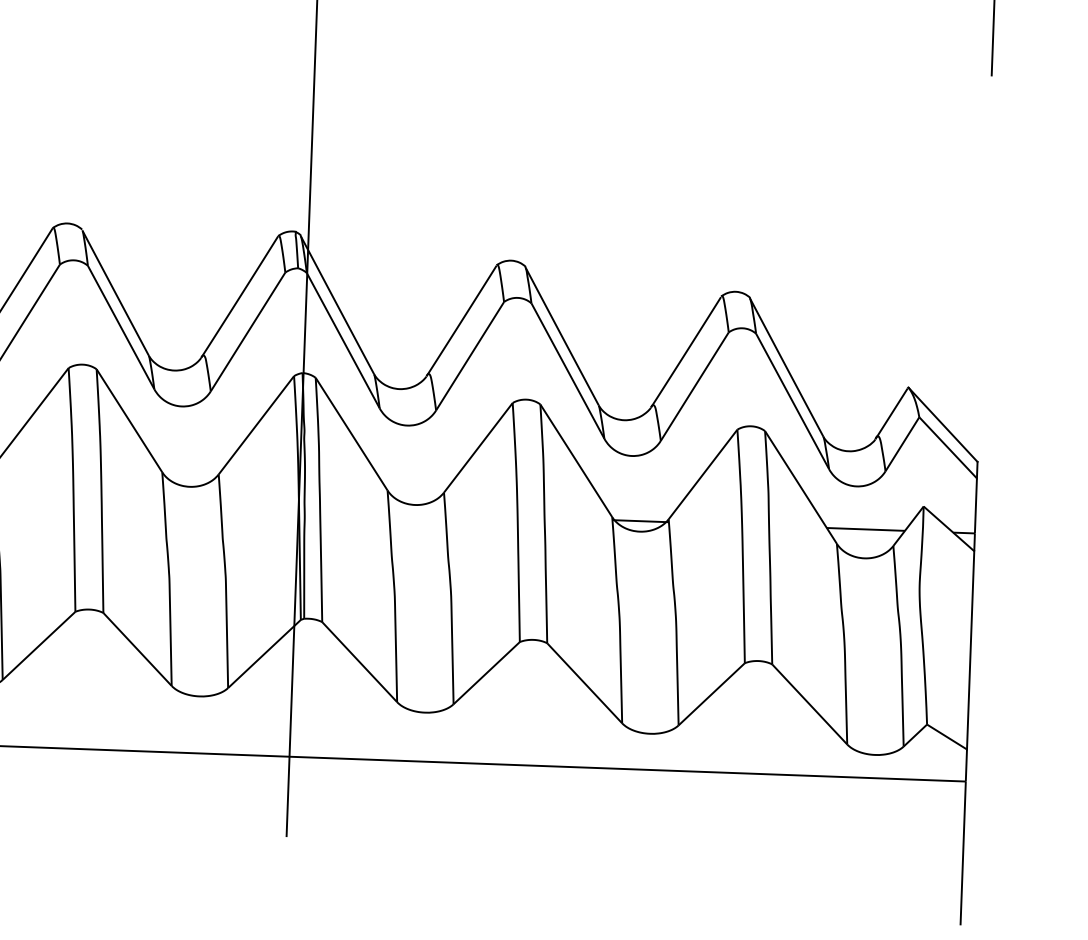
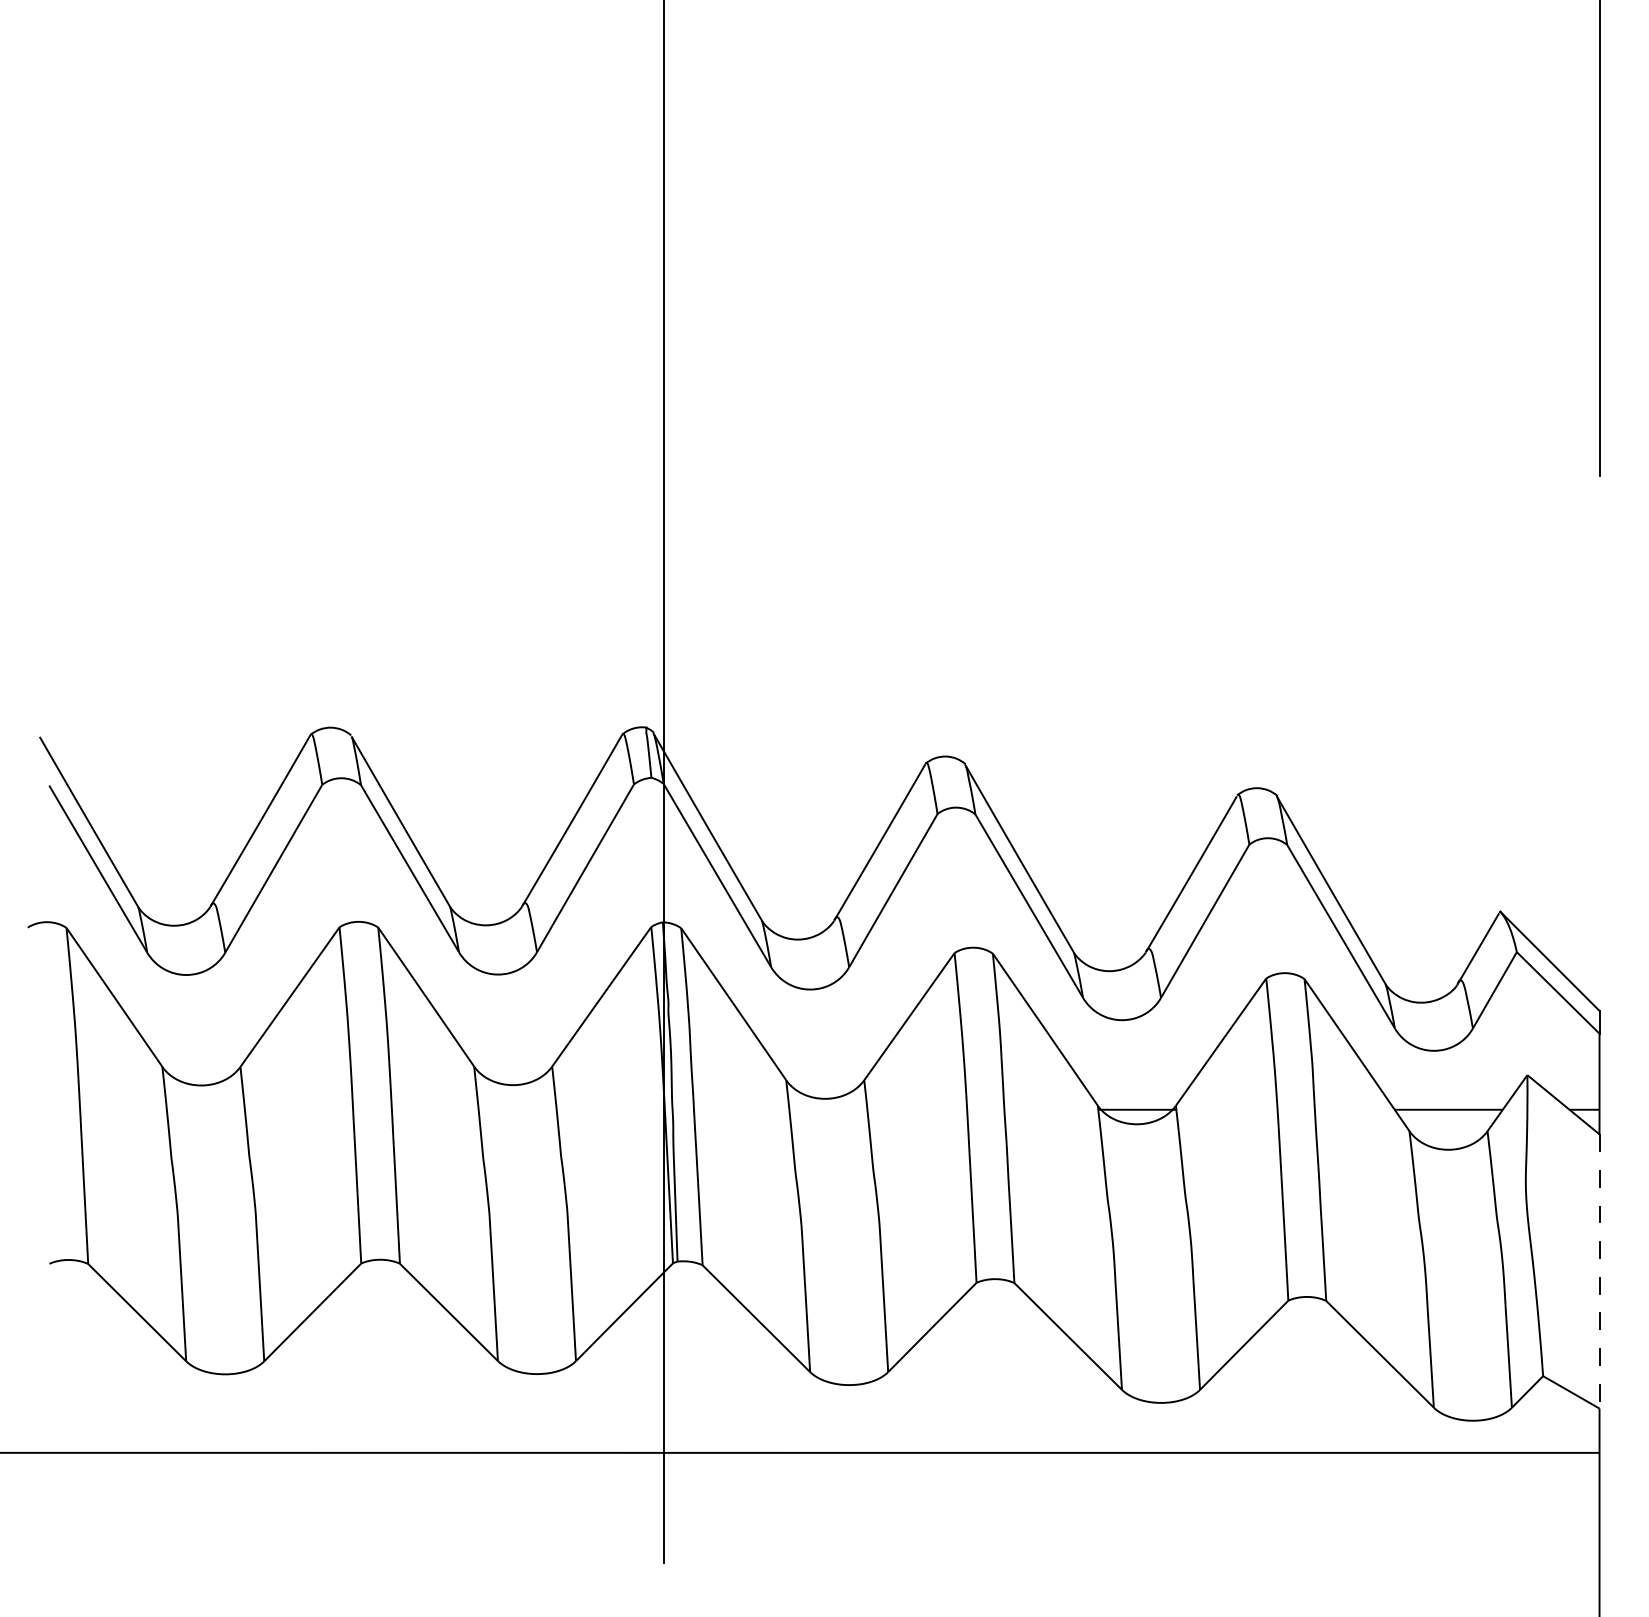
line: (970, 650) -> (1599, 1271), solid -> dashed

